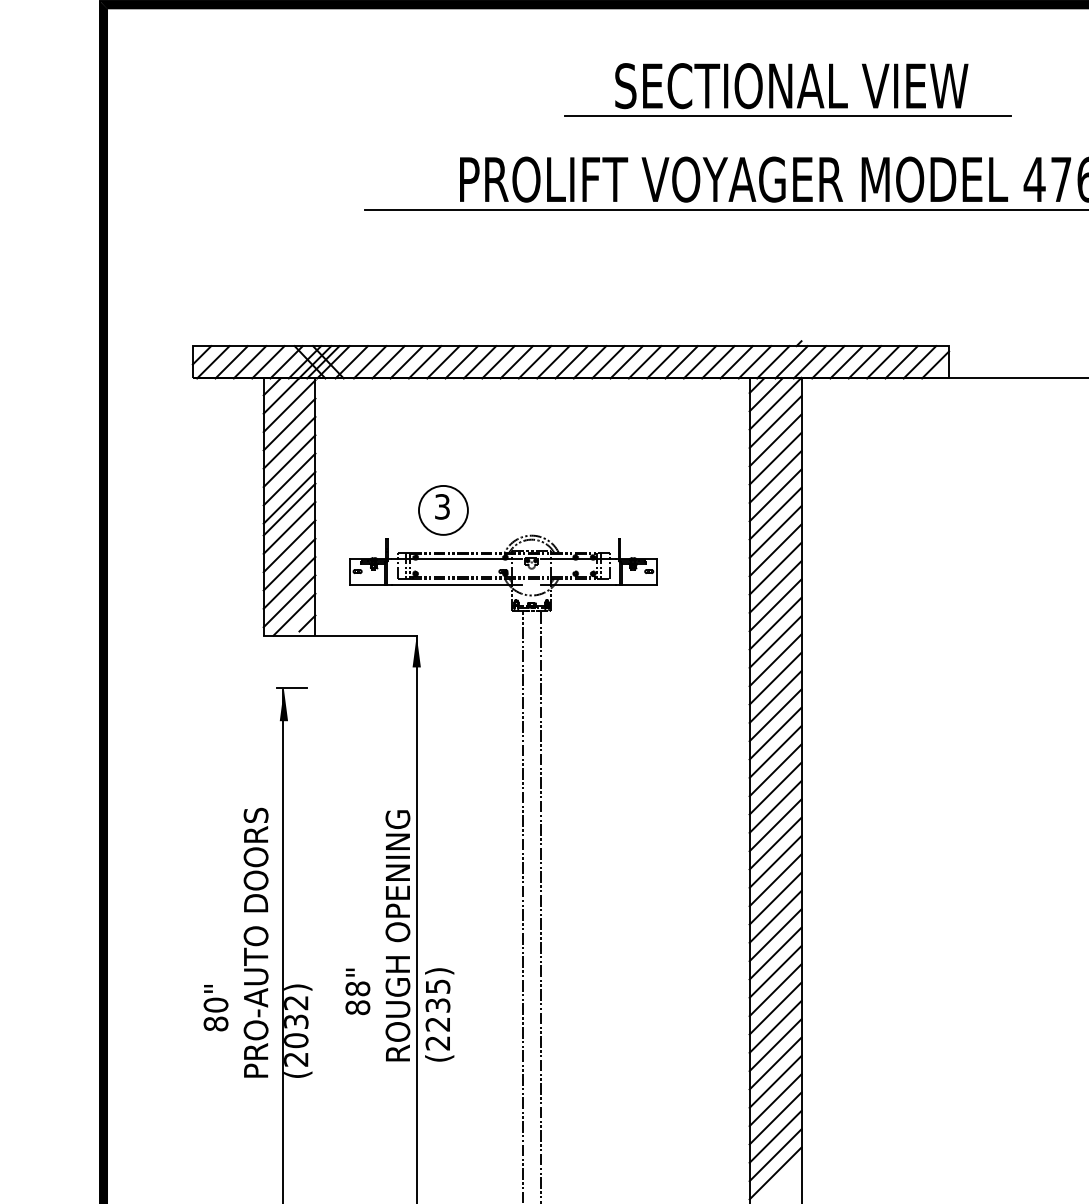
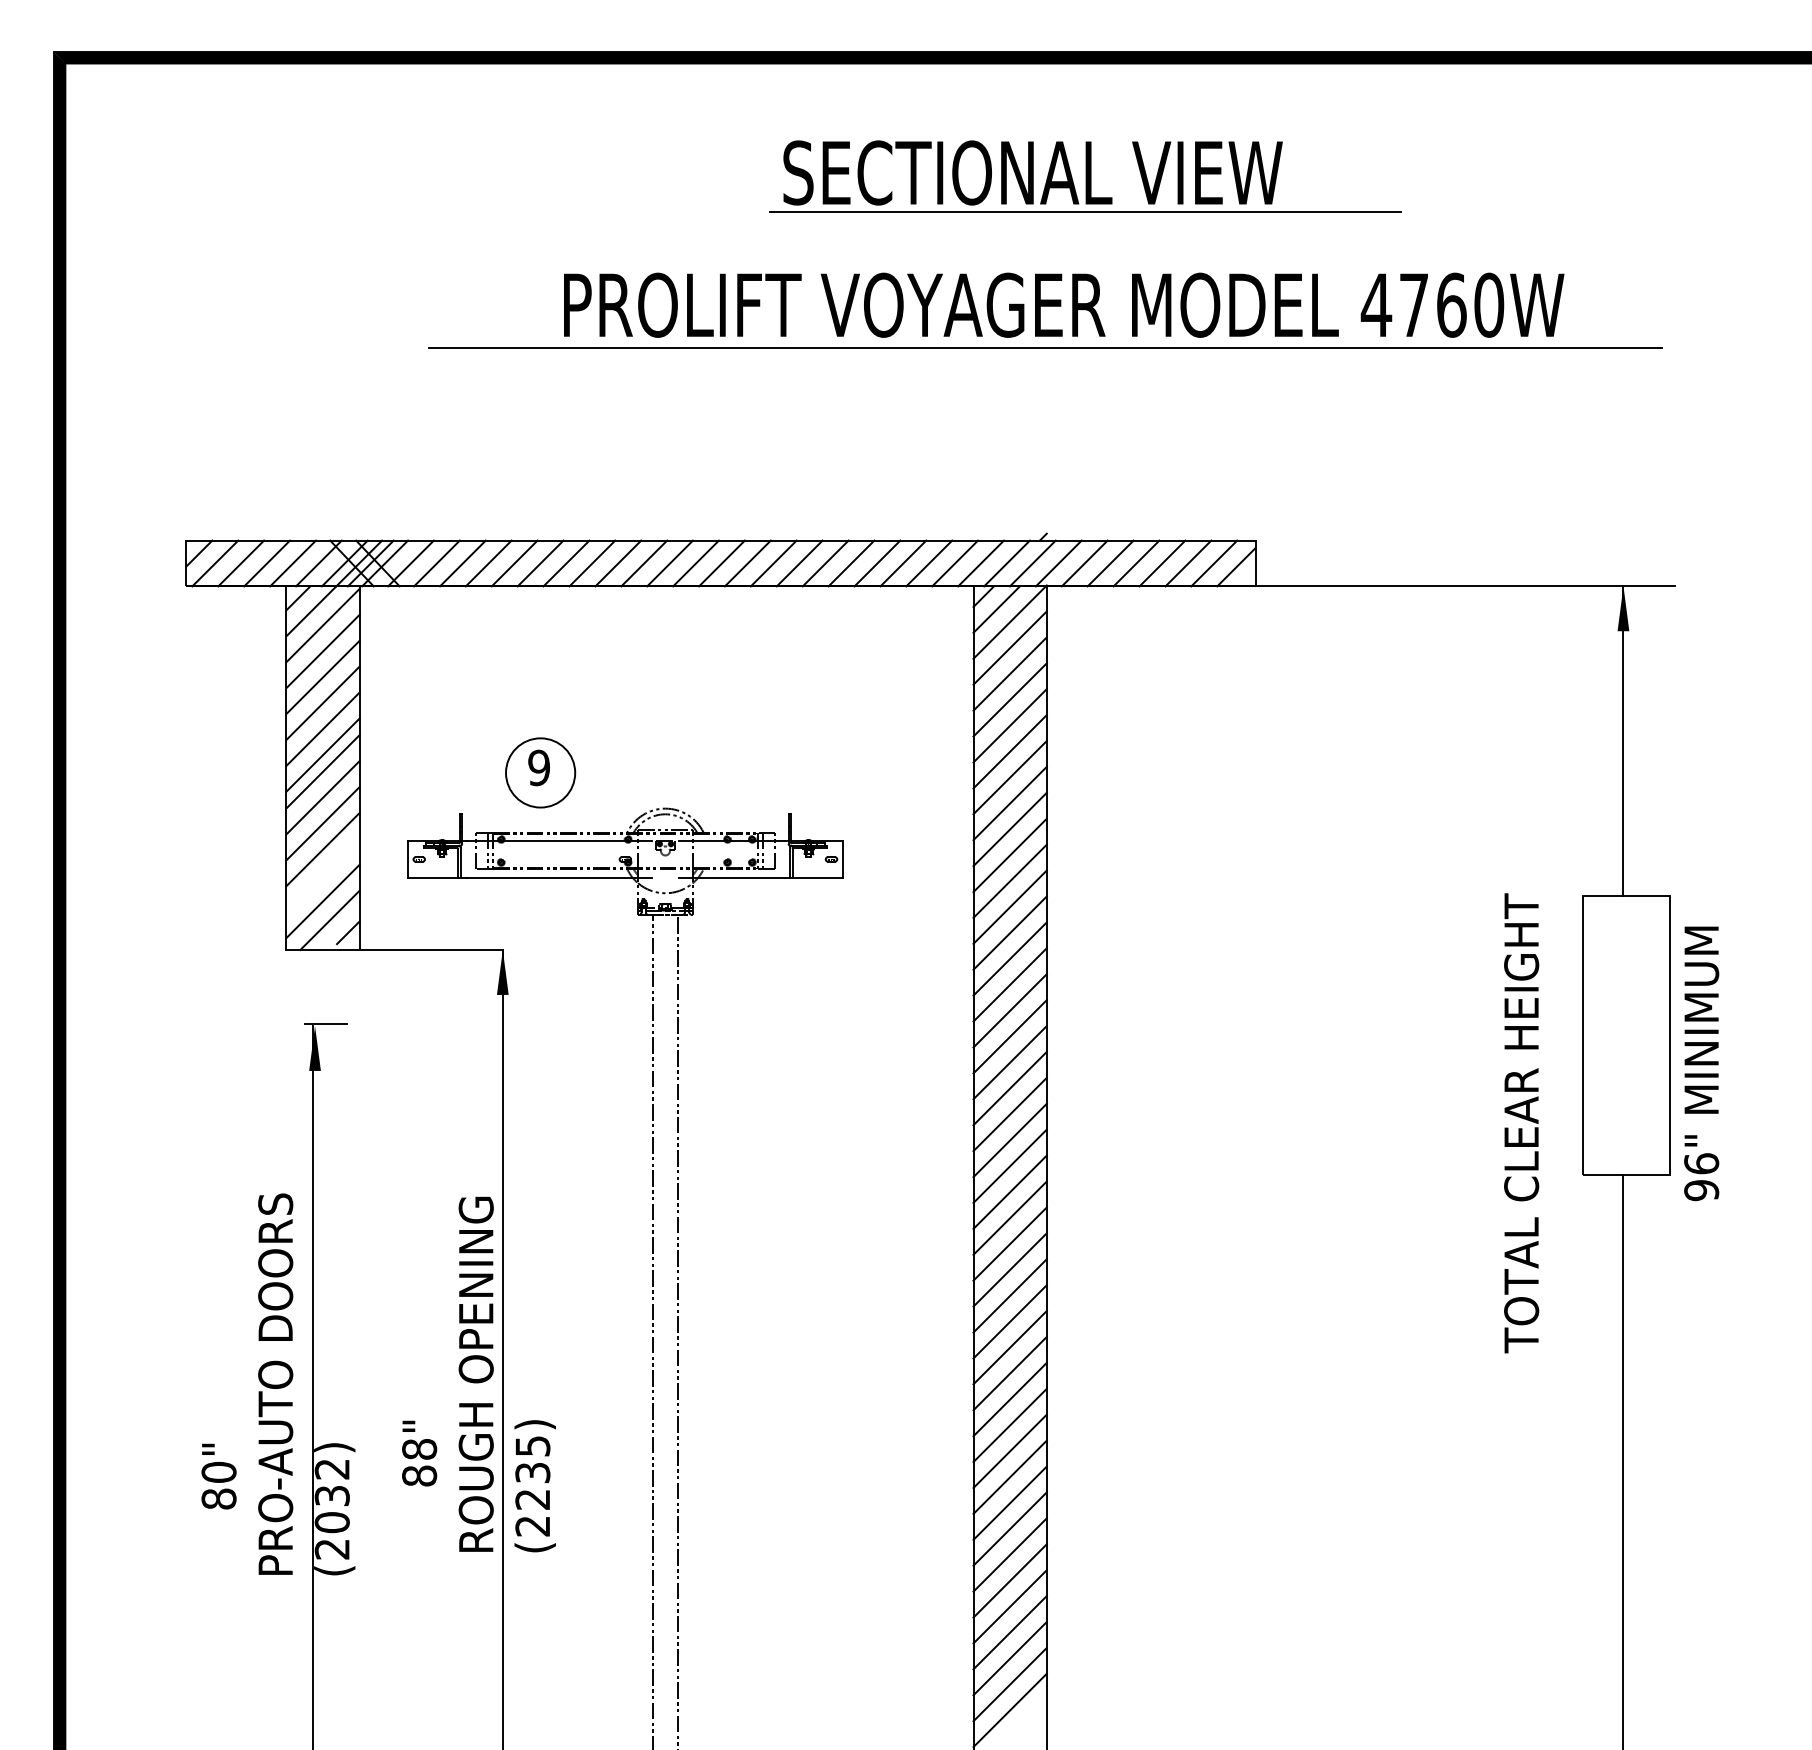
line: (787, 116) -> (1085, 211), moved
text: (441, 506) -> (538, 767), 3 -> 9
line: (289, 582) -> (322, 875), removed

